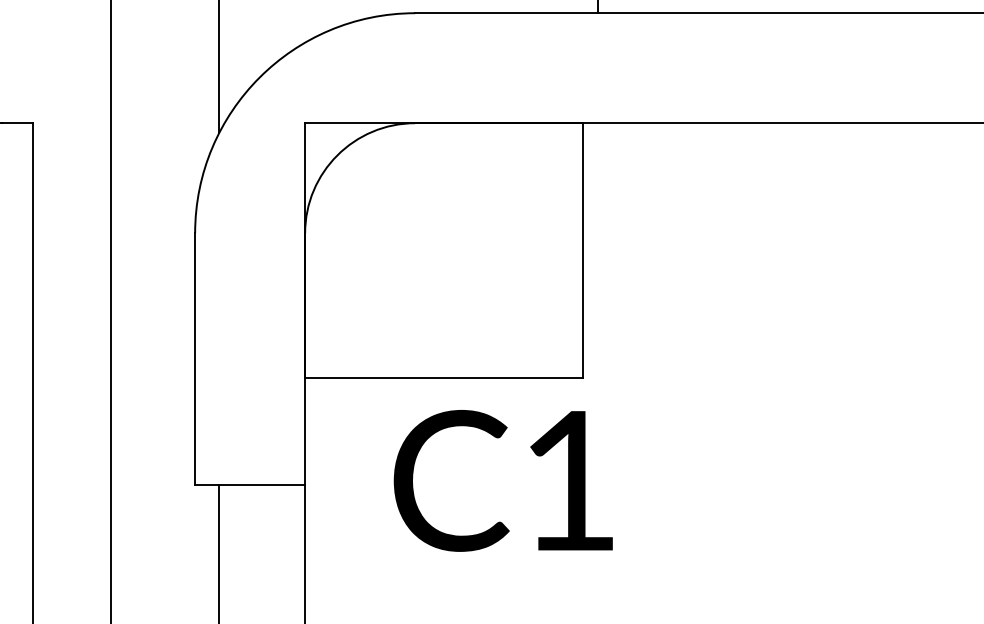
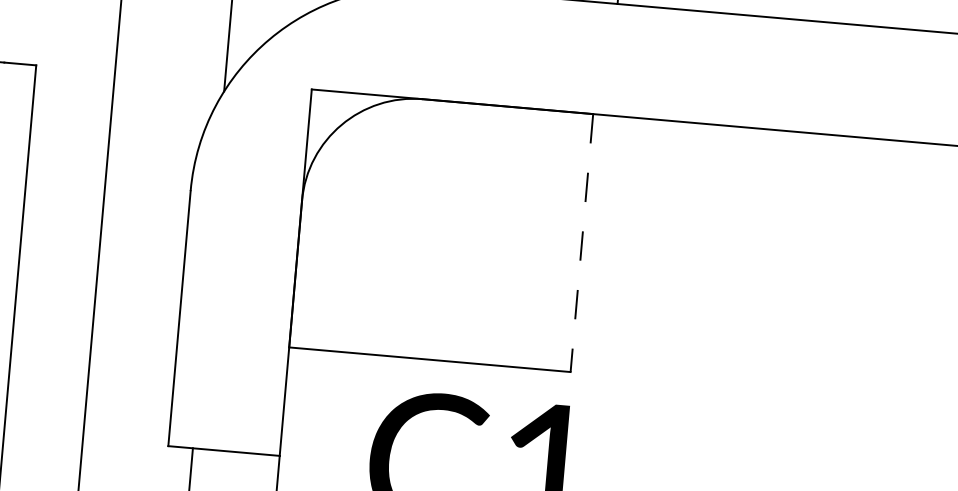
line: (583, 251) -> (582, 244), solid -> dashed

